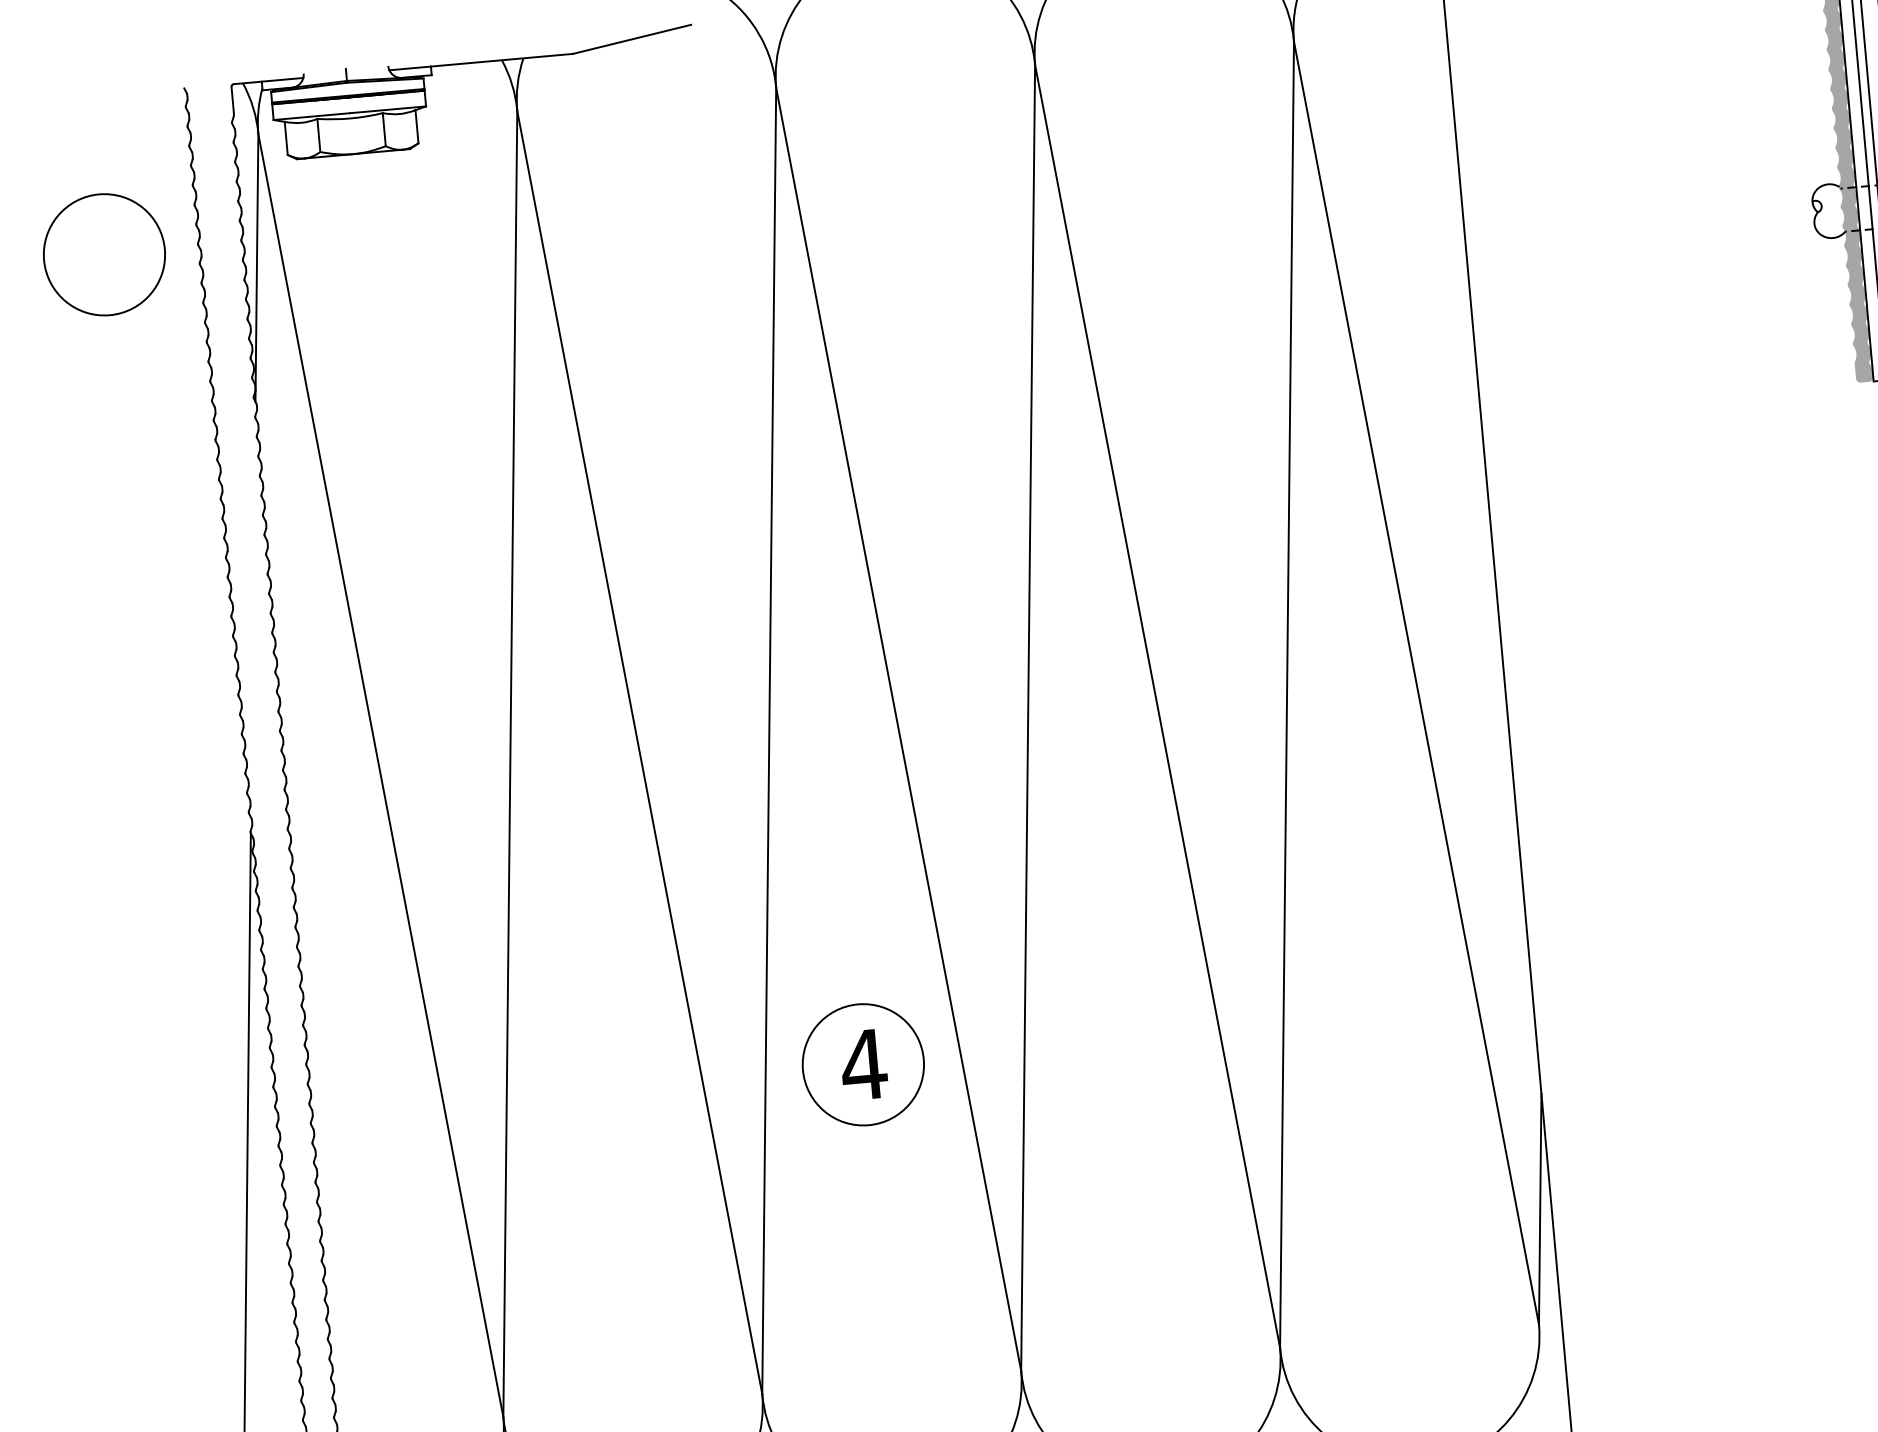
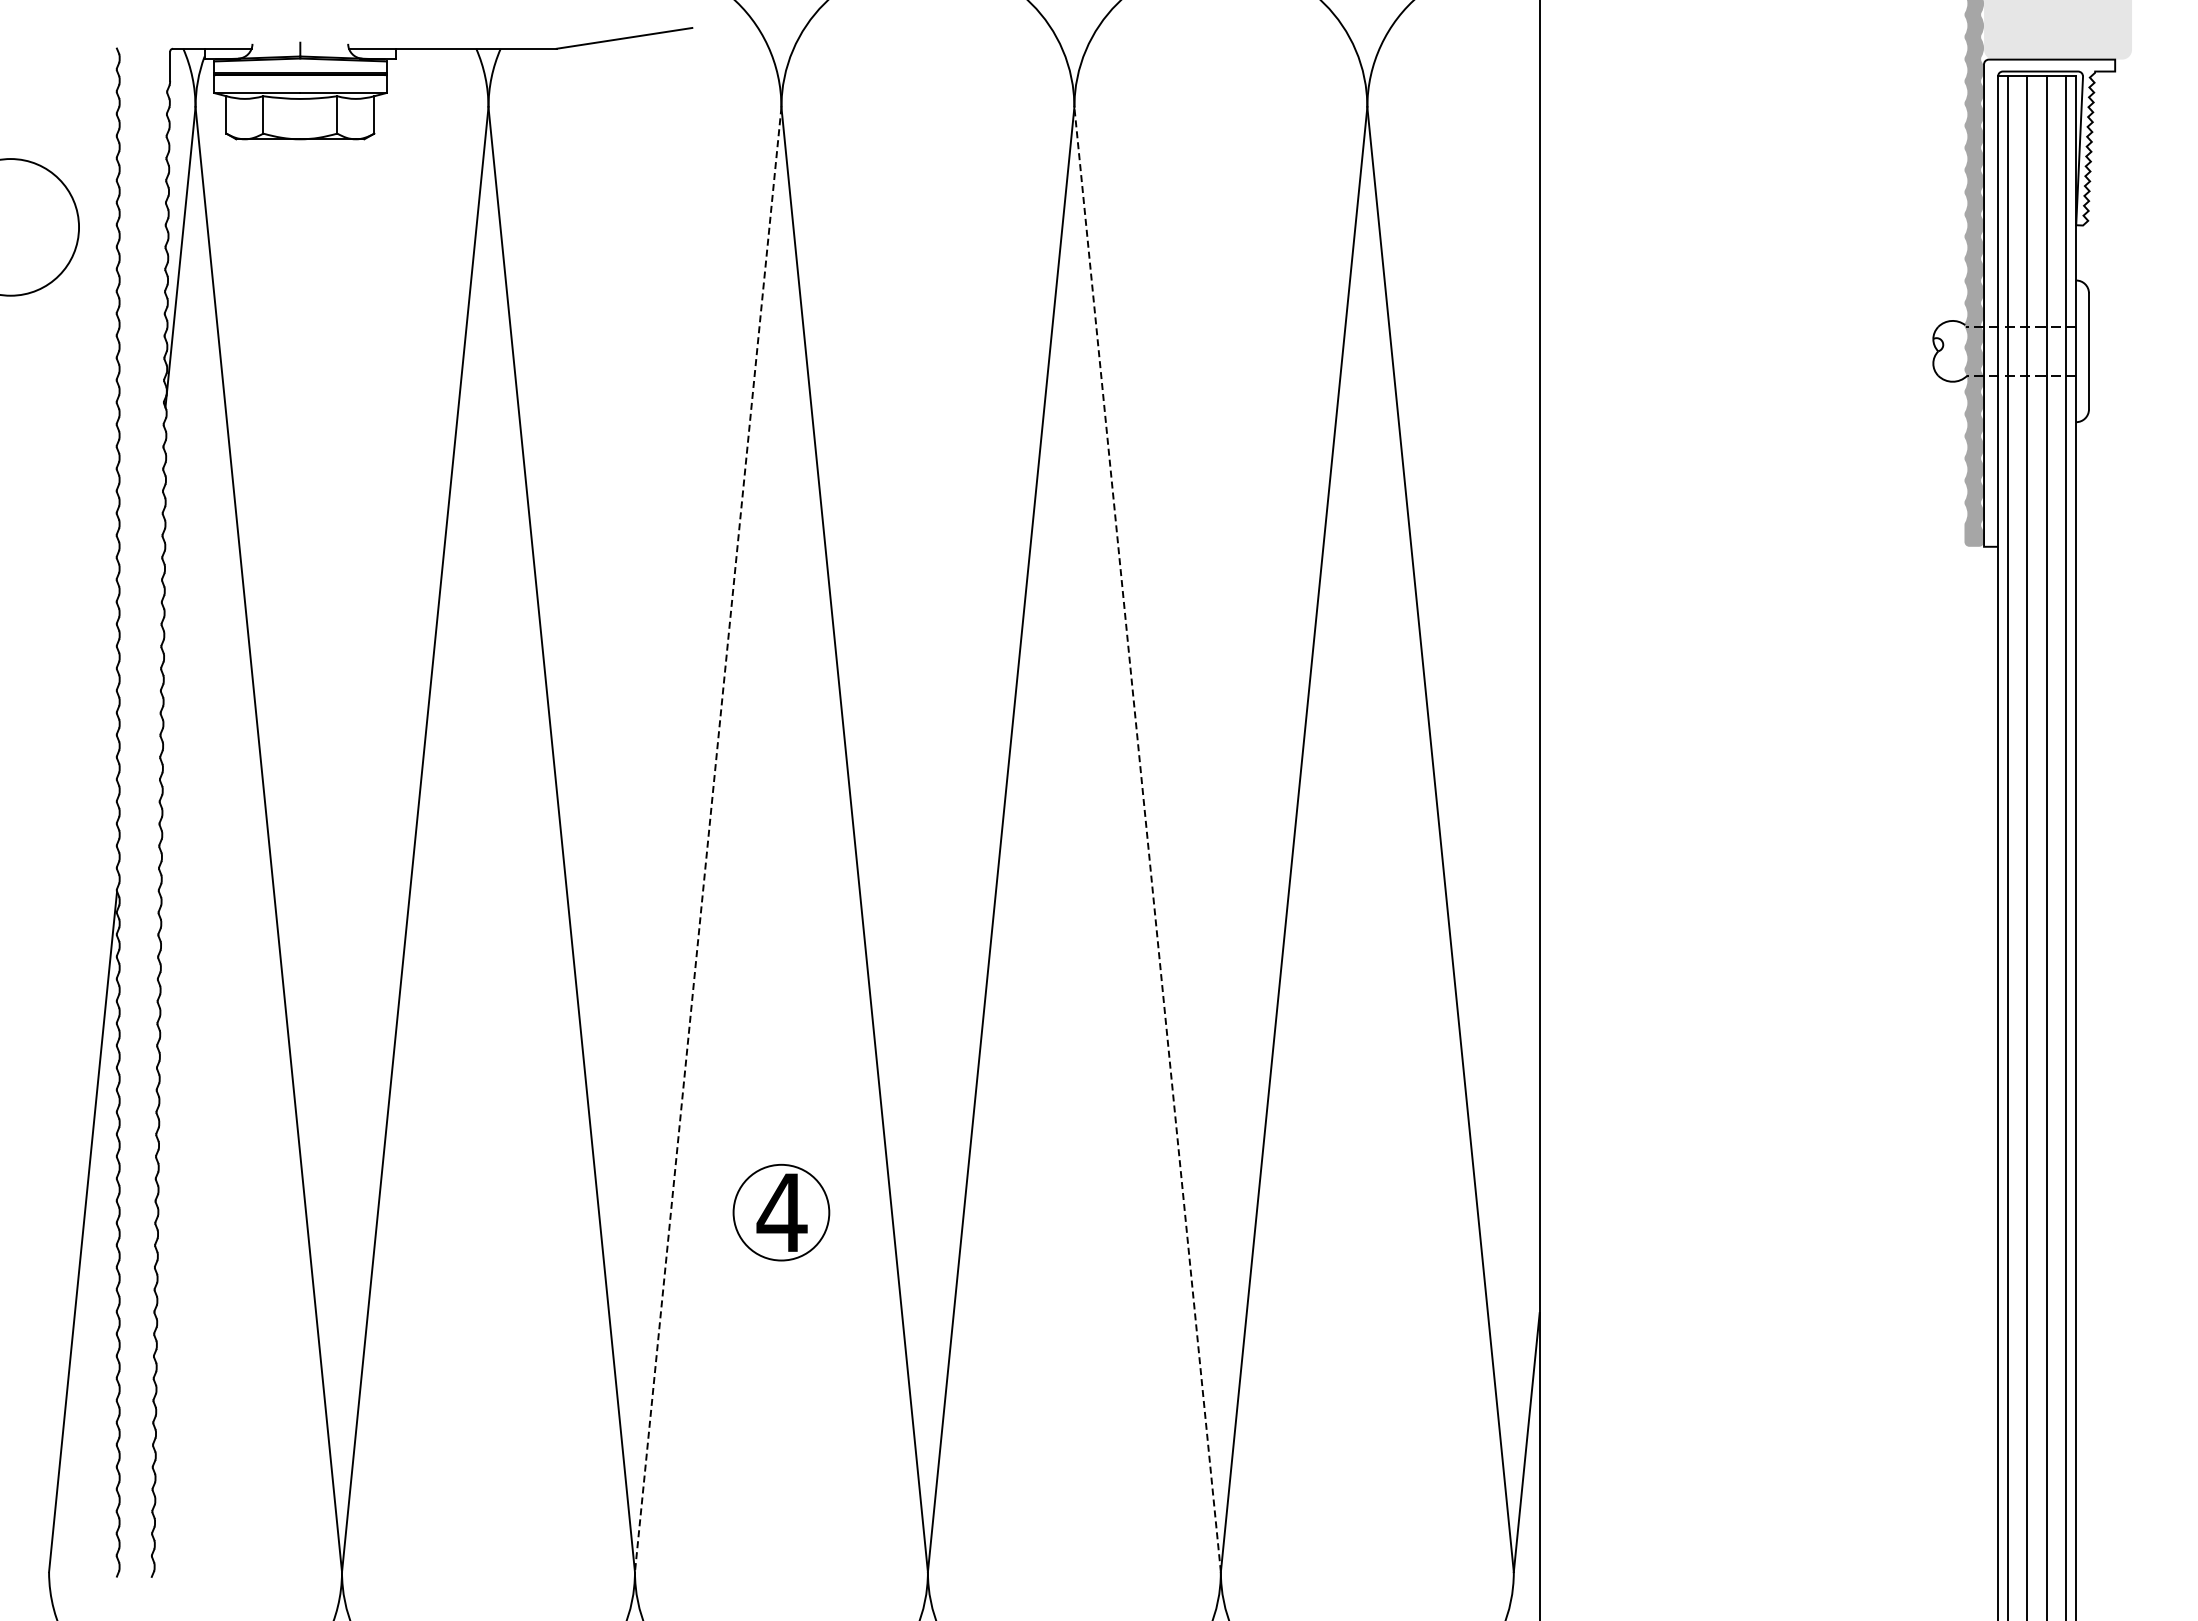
line: (1157, 706) -> (1147, 839), solid -> dashed
line: (769, 741) -> (708, 840), solid -> dashed
circle: (863, 1064) -> (781, 1212), size x0.7

